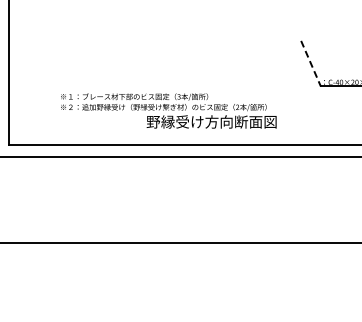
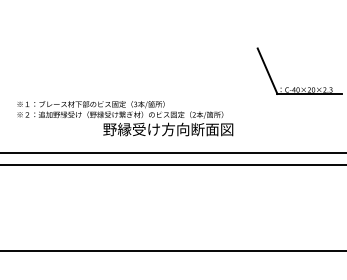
line: (311, 63) -> (268, 71), dashed -> solid

